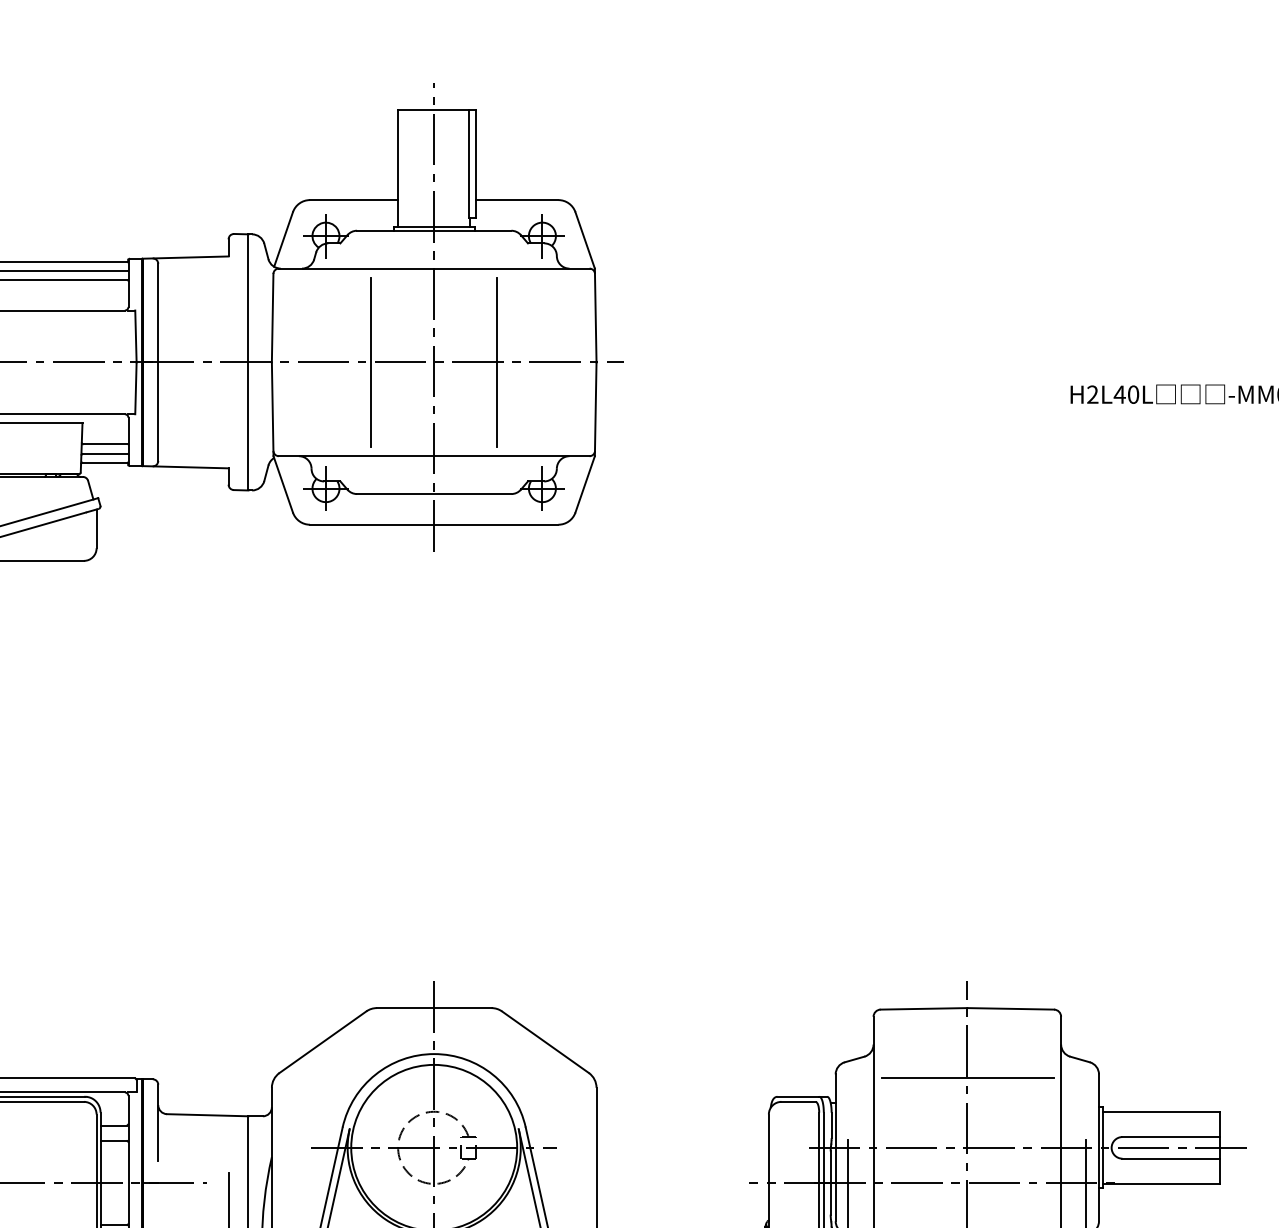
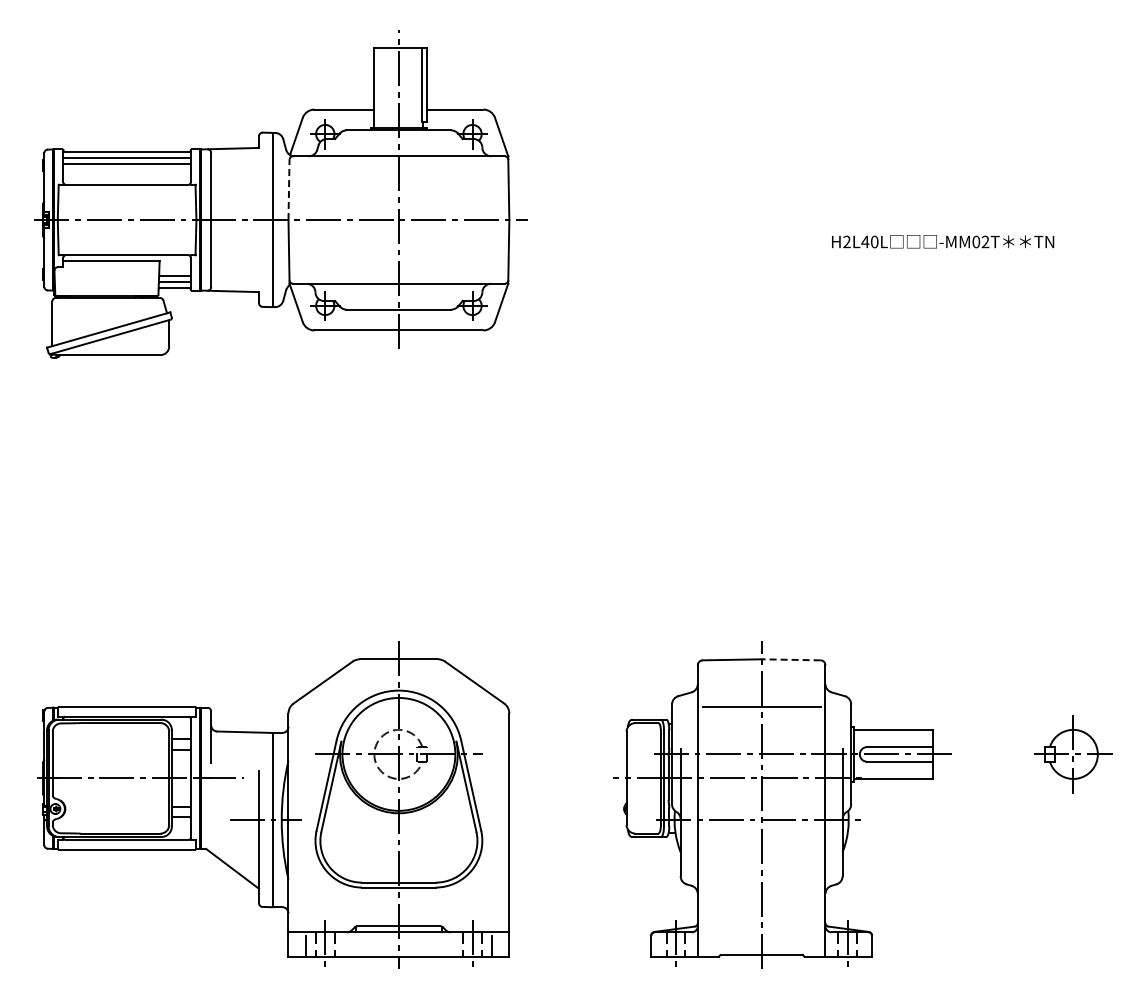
line: (273, 317) -> (289, 189), solid -> dashed
line: (370, 361) -> (355, 219), removed
line: (496, 361) -> (441, 219), removed
line: (1009, 1008) -> (790, 659), solid -> dashed

